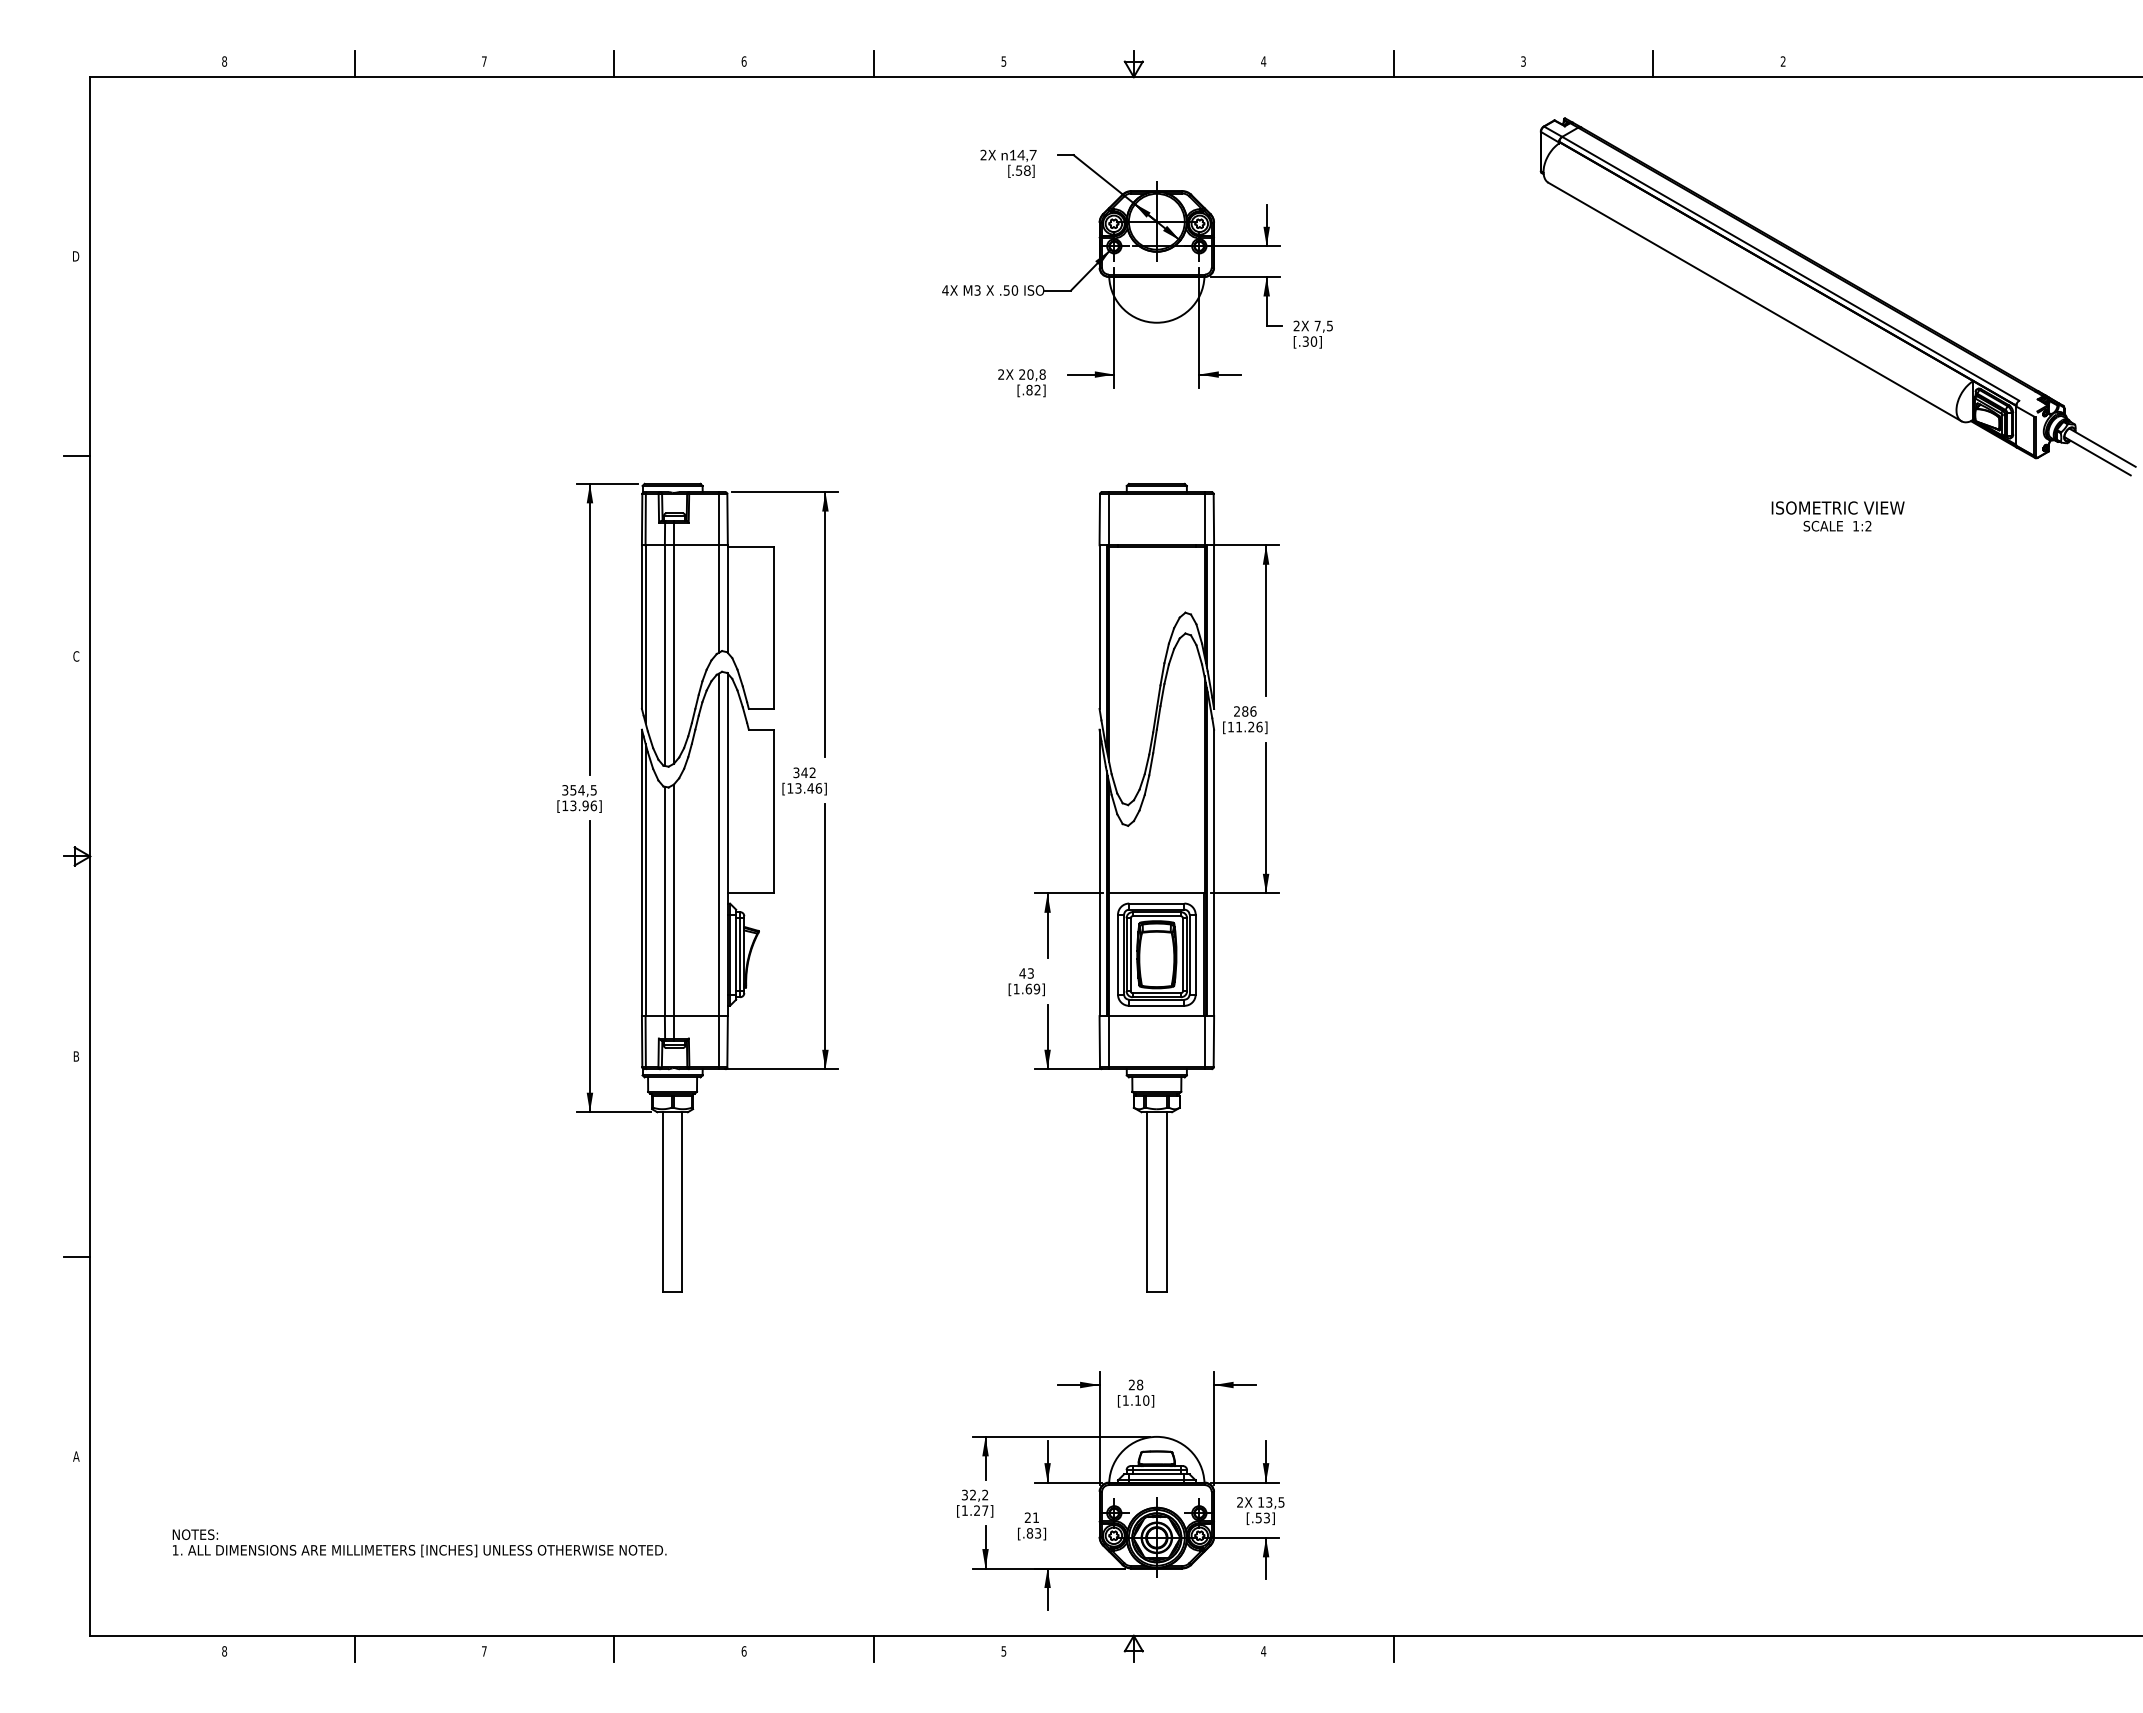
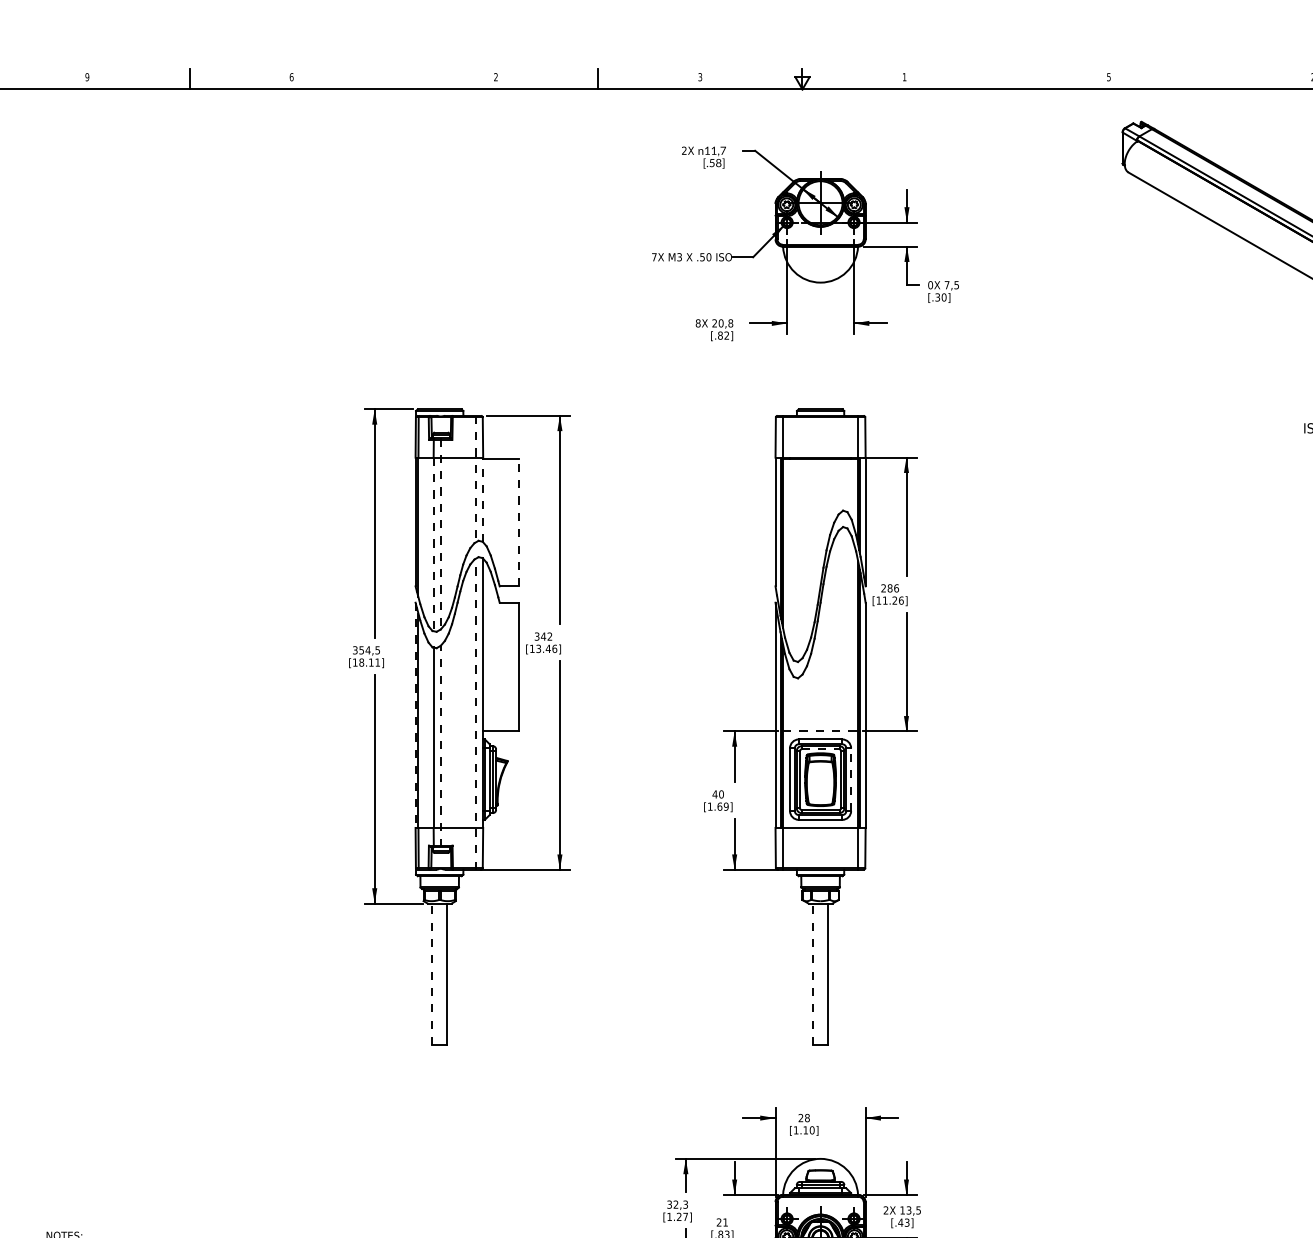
text: (1003, 60) -> (699, 76), 5 -> 3
text: (1523, 60) -> (1108, 76), 3 -> 5
text: (224, 61) -> (87, 77), 8 -> 9
text: (483, 61) -> (290, 77), 7 -> 6
text: (743, 61) -> (495, 77), 6 -> 2
text: (1263, 61) -> (904, 77), 4 -> 1
line: (614, 64) -> (394, 79), removed
line: (1393, 64) -> (1006, 79), removed
line: (1653, 64) -> (1211, 79), removed
text: (1020, 155) -> (713, 151), 14,7 -> 11,7
text: (945, 290) -> (654, 257), 4X -> 7X
text: (1296, 325) -> (930, 284), 2X -> 0X
text: (1001, 374) -> (698, 323), 2X -> 8X
line: (718, 573) -> (475, 479), solid -> dashed
line: (727, 598) -> (482, 499), solid -> dashed
line: (773, 628) -> (519, 523), solid -> dashed
line: (673, 642) -> (440, 534), solid -> dashed
line: (664, 656) -> (433, 545), solid -> dashed
text: (583, 805) -> (369, 662), [13.96] -> [18.11]
line: (718, 871) -> (475, 714), solid -> dashed
line: (641, 873) -> (415, 715), solid -> dashed
line: (1156, 893) -> (820, 731), solid -> dashed
line: (673, 912) -> (440, 746), solid -> dashed
line: (1157, 916) -> (821, 749), solid -> dashed
line: (1195, 954) -> (850, 779), solid -> dashed
text: (1030, 973) -> (721, 794), 43 -> 40
line: (1146, 1201) -> (812, 973), solid -> dashed
line: (662, 1202) -> (431, 974), solid -> dashed
text: (985, 1495) -> (685, 1204), 32,2 -> 32,3
text: (1258, 1517) -> (900, 1222), [.53] -> [.43]

